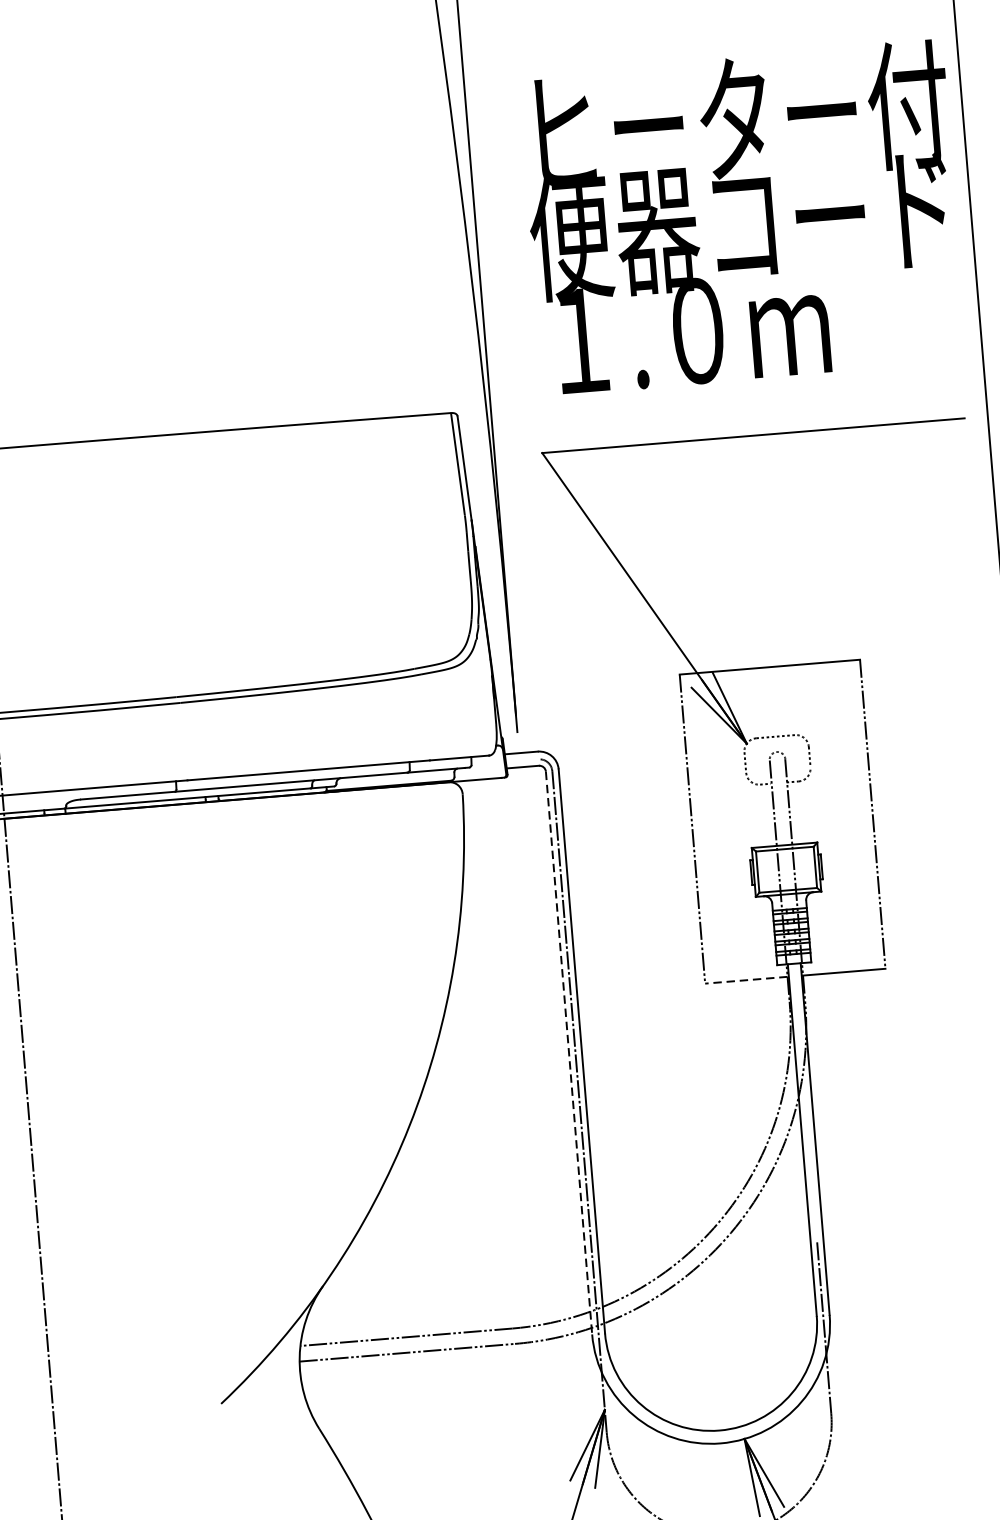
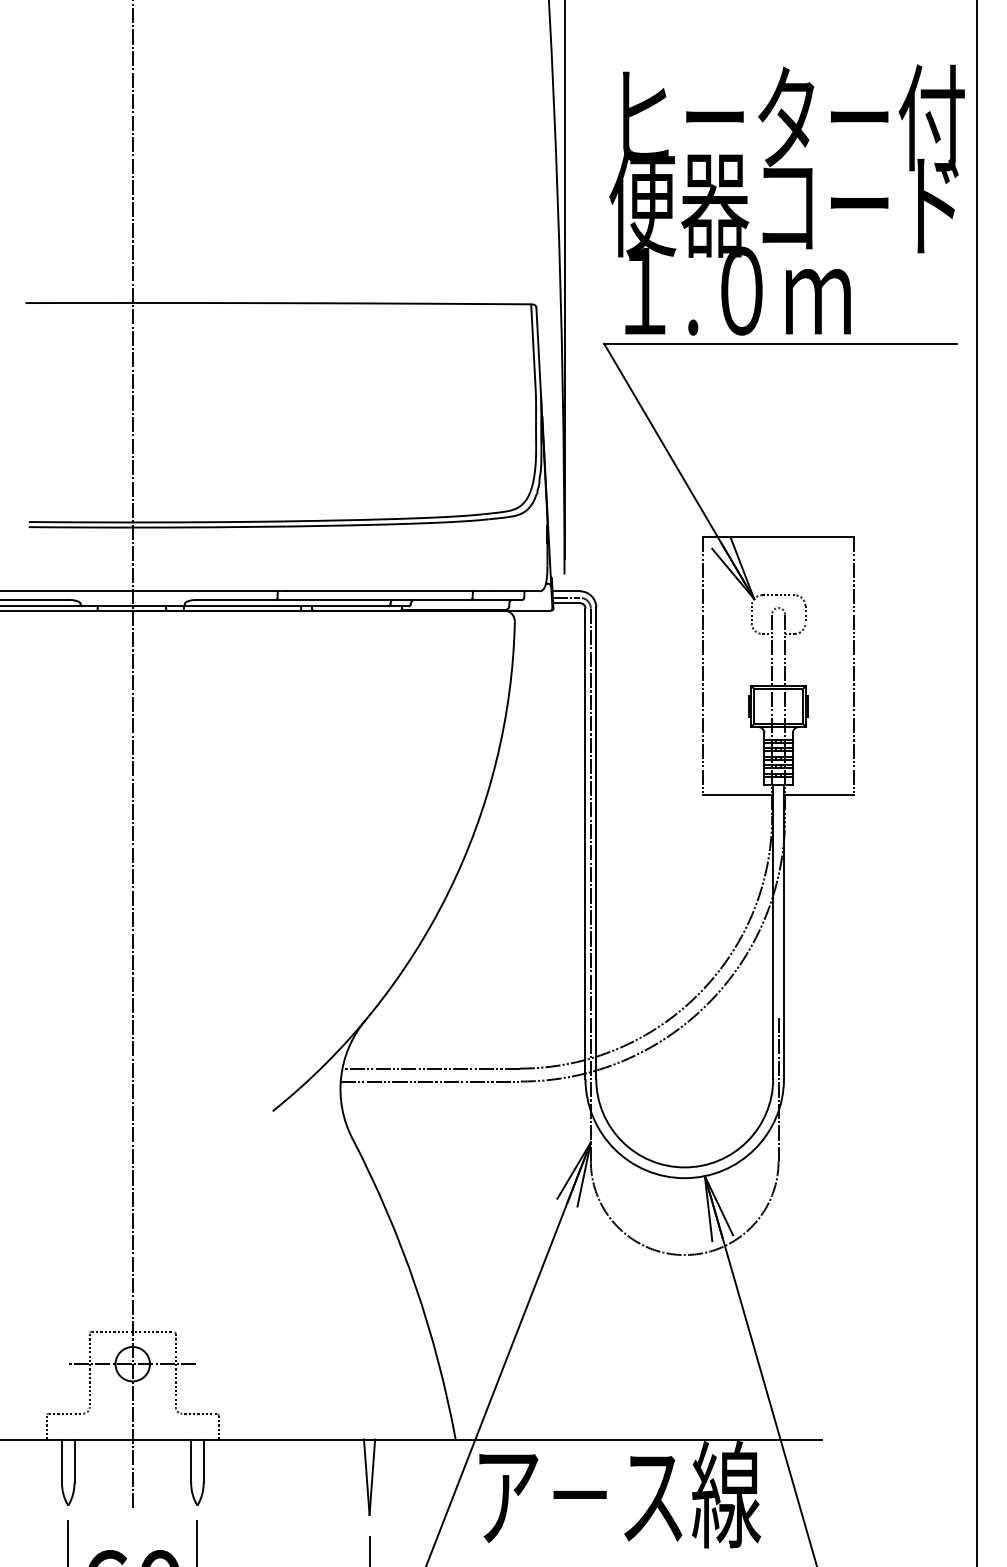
text: (742, 217) -> (786, 199), moved
line: (522, 760) -> (566, 597), added
line: (746, 980) -> (737, 795), dashed -> solid
line: (569, 1053) -> (585, 844), dashed -> solid

